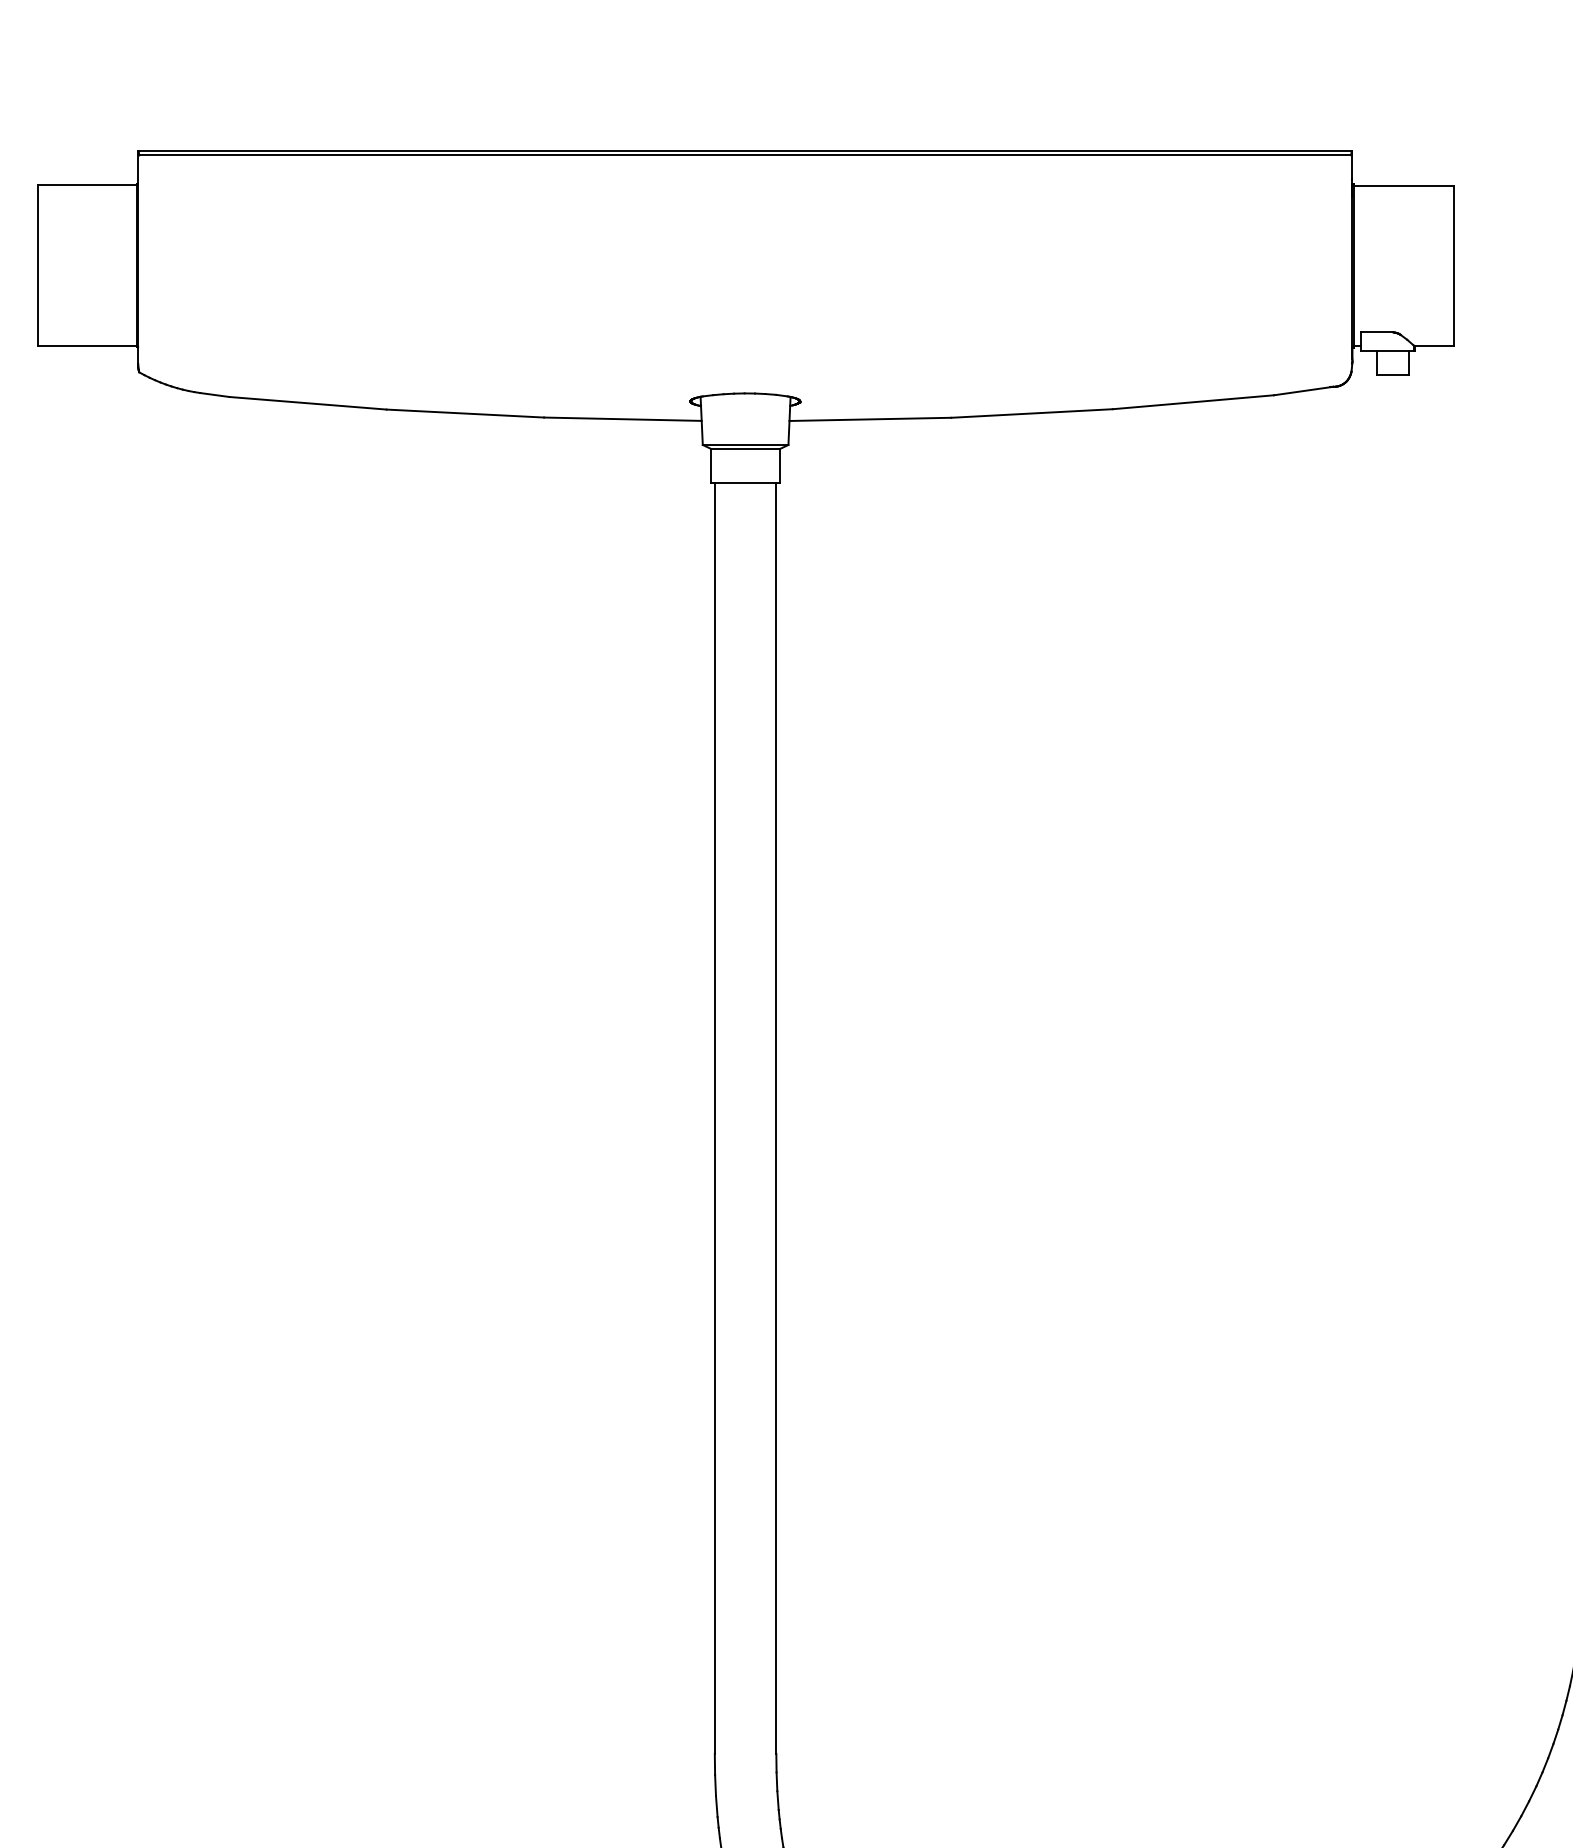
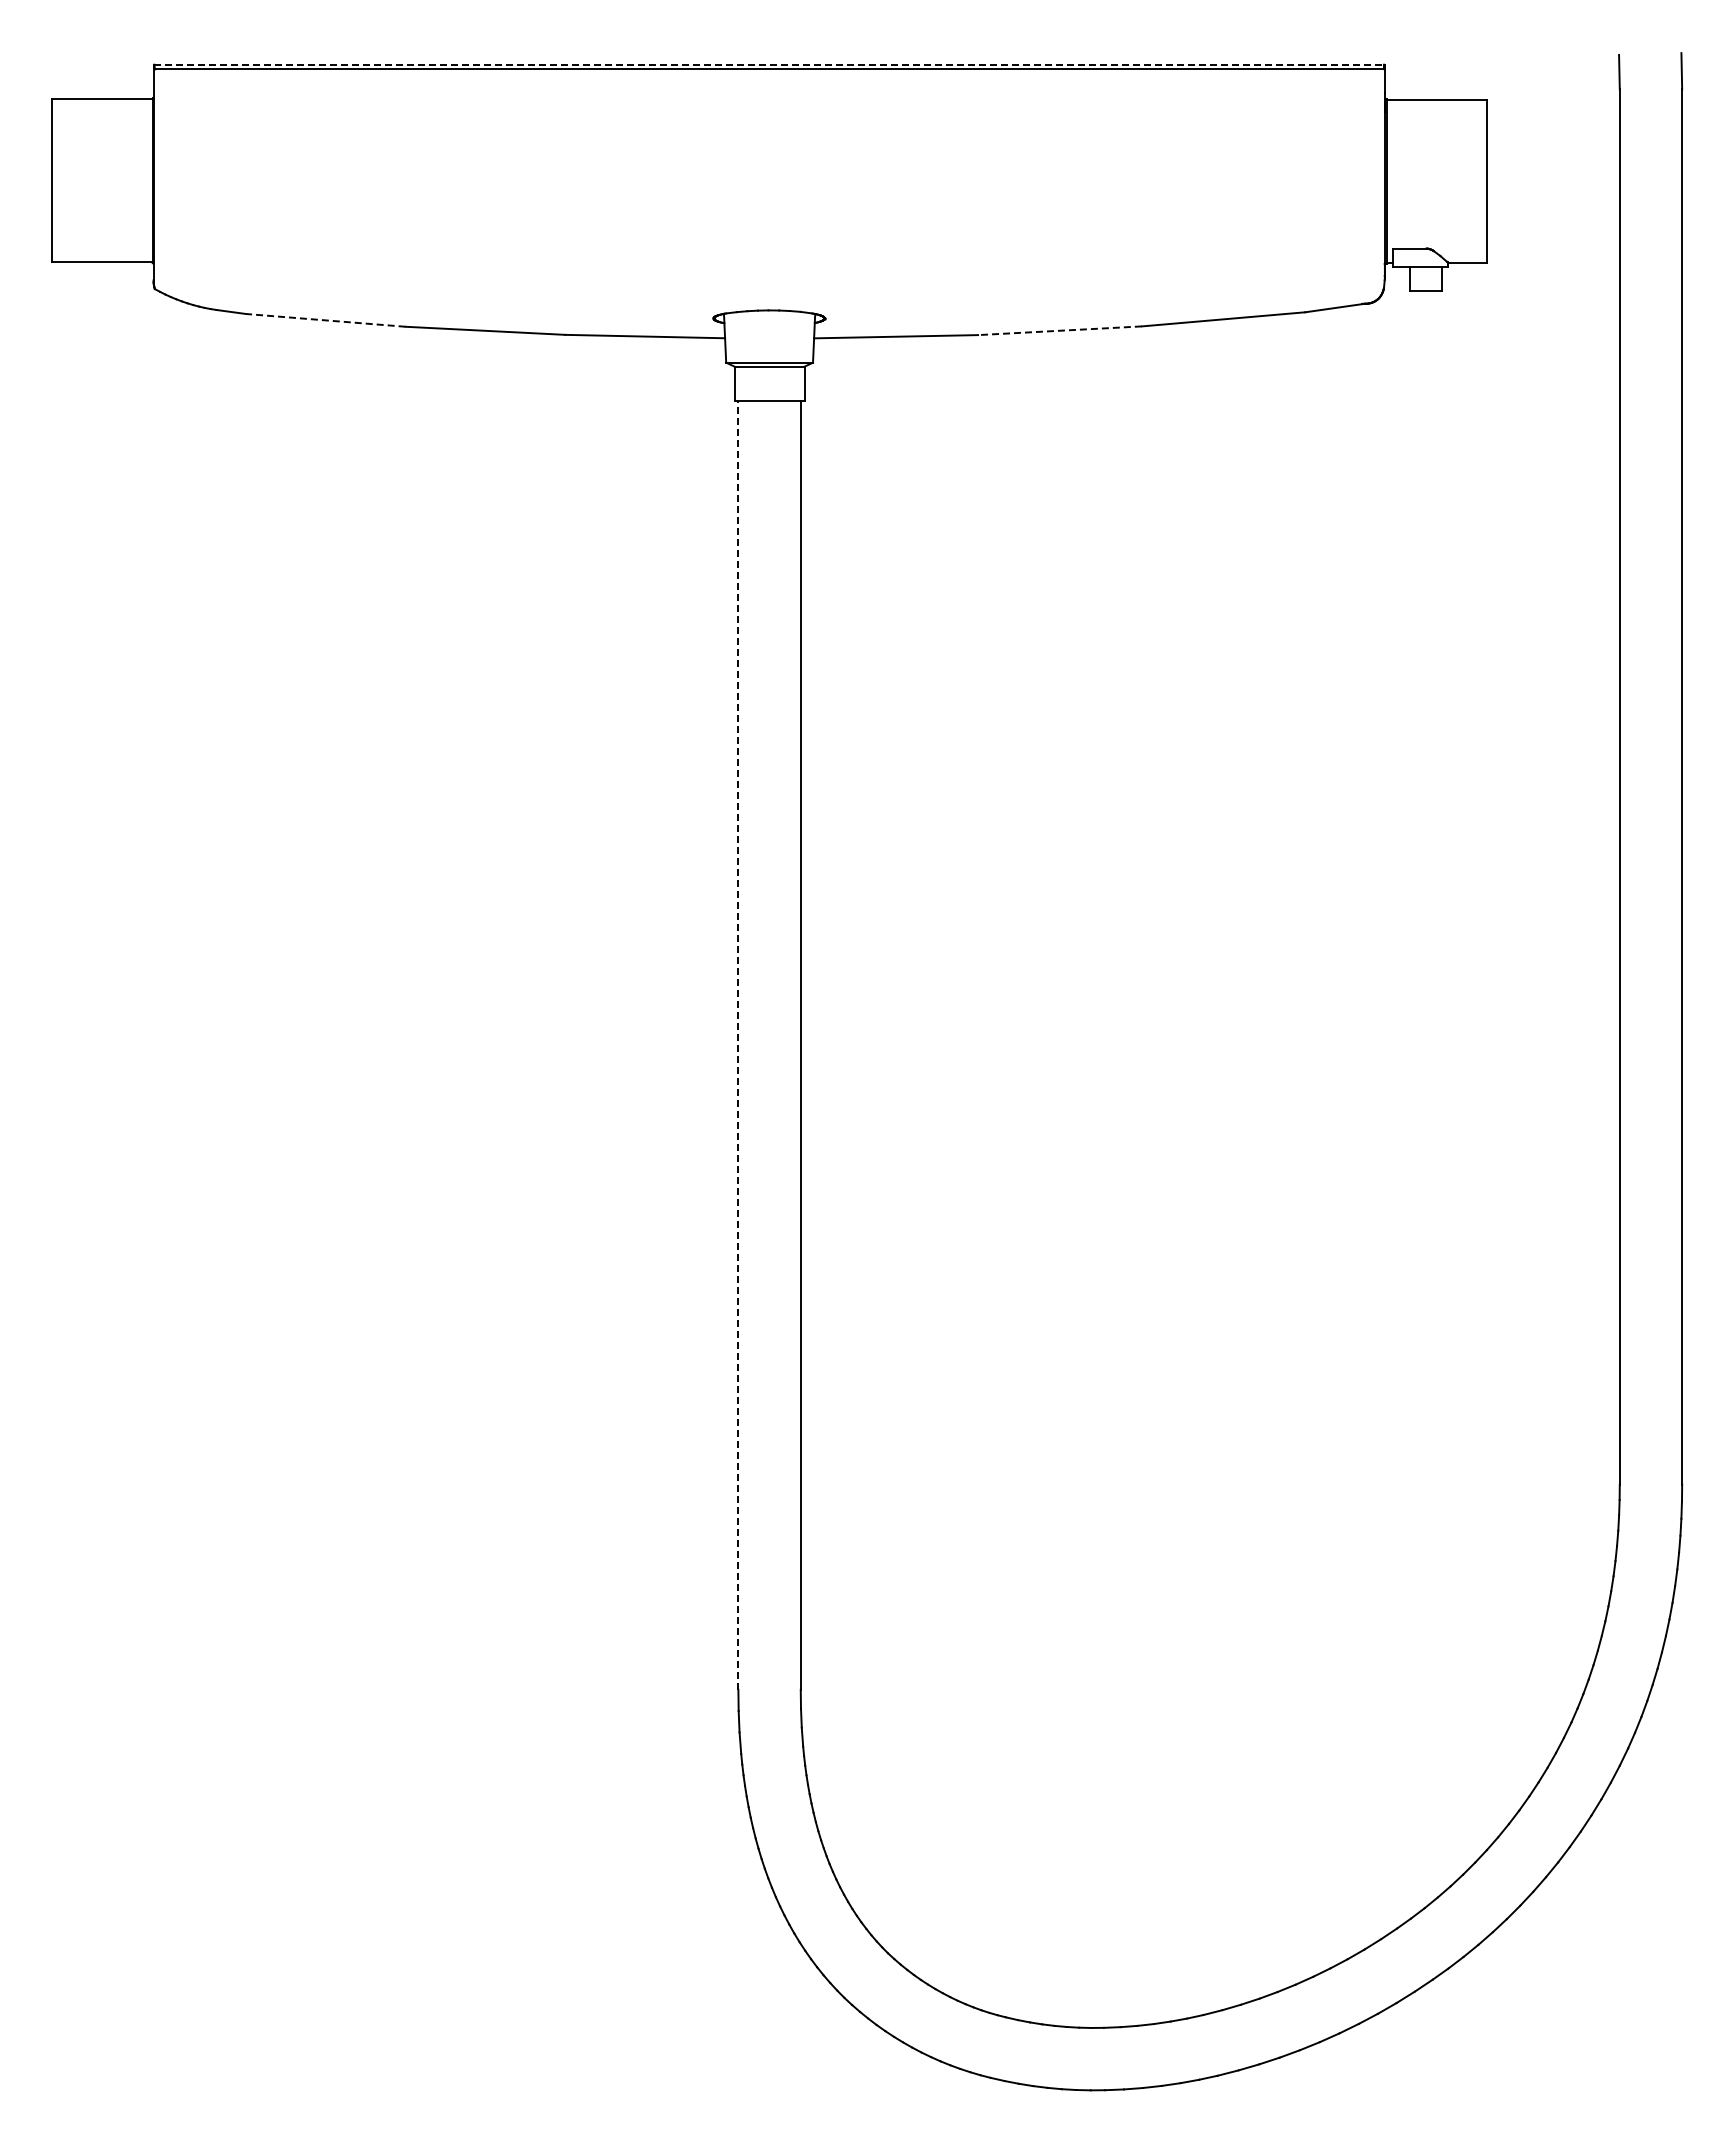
line: (745, 150) -> (769, 64), solid -> dashed
line: (307, 403) -> (325, 320), solid -> dashed
line: (1031, 413) -> (1059, 330), solid -> dashed
line: (714, 1118) -> (738, 1045), solid -> dashed

